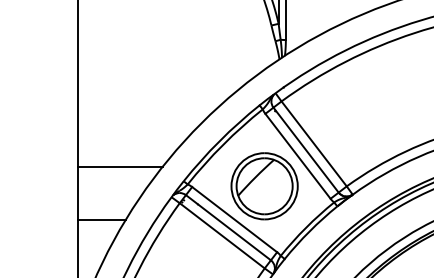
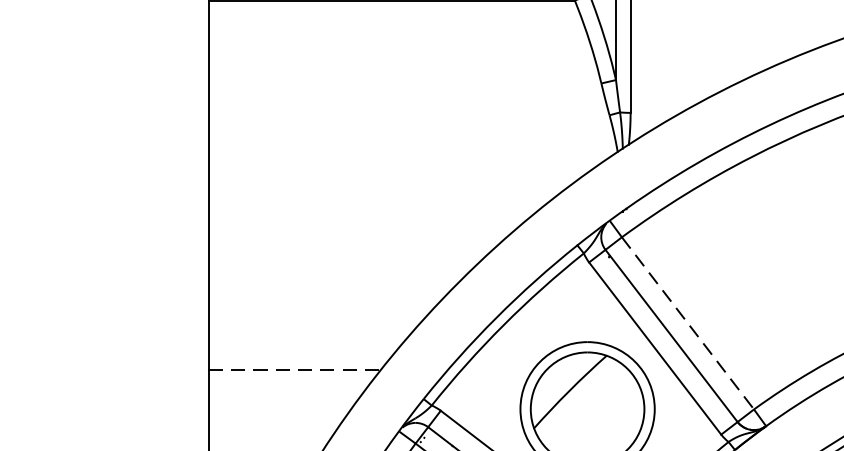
line: (314, 143) -> (688, 322), solid -> dashed
line: (120, 167) -> (295, 371), solid -> dashed

